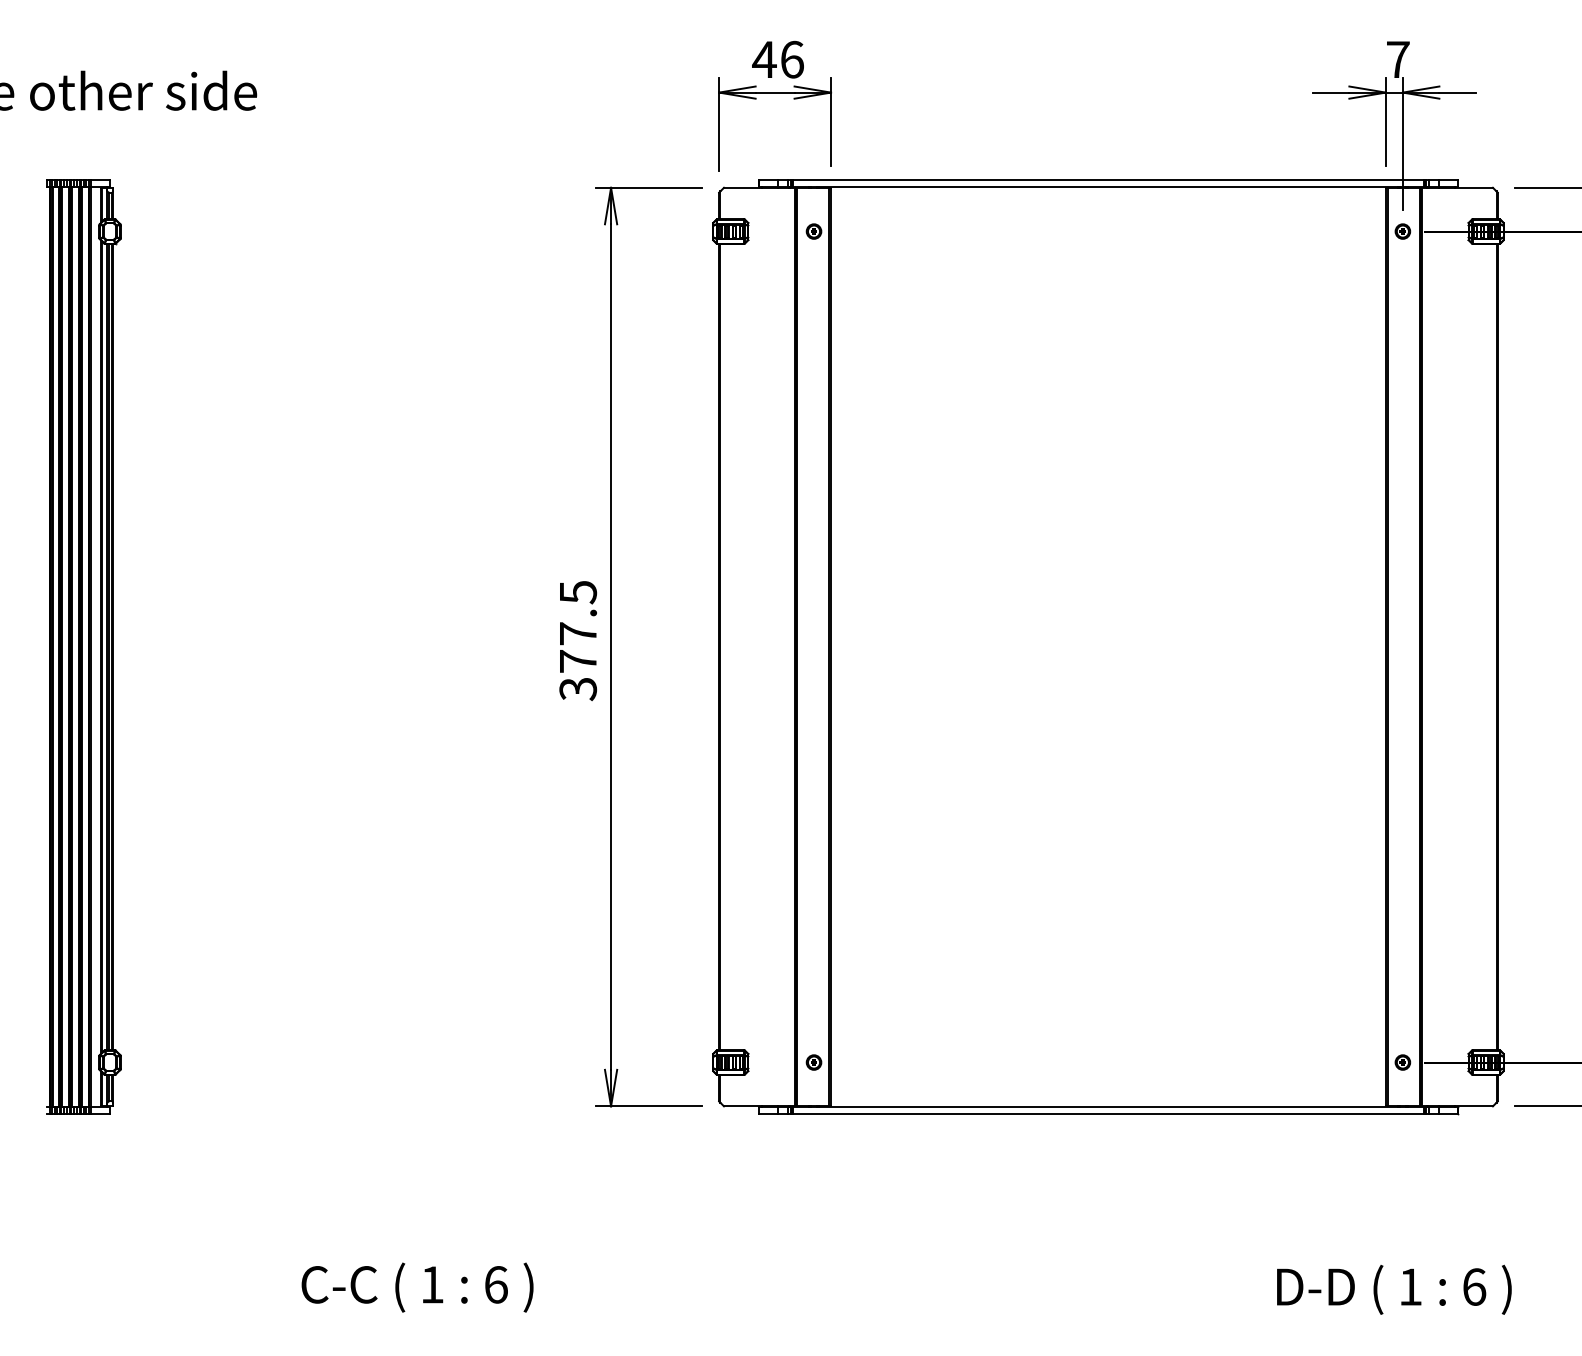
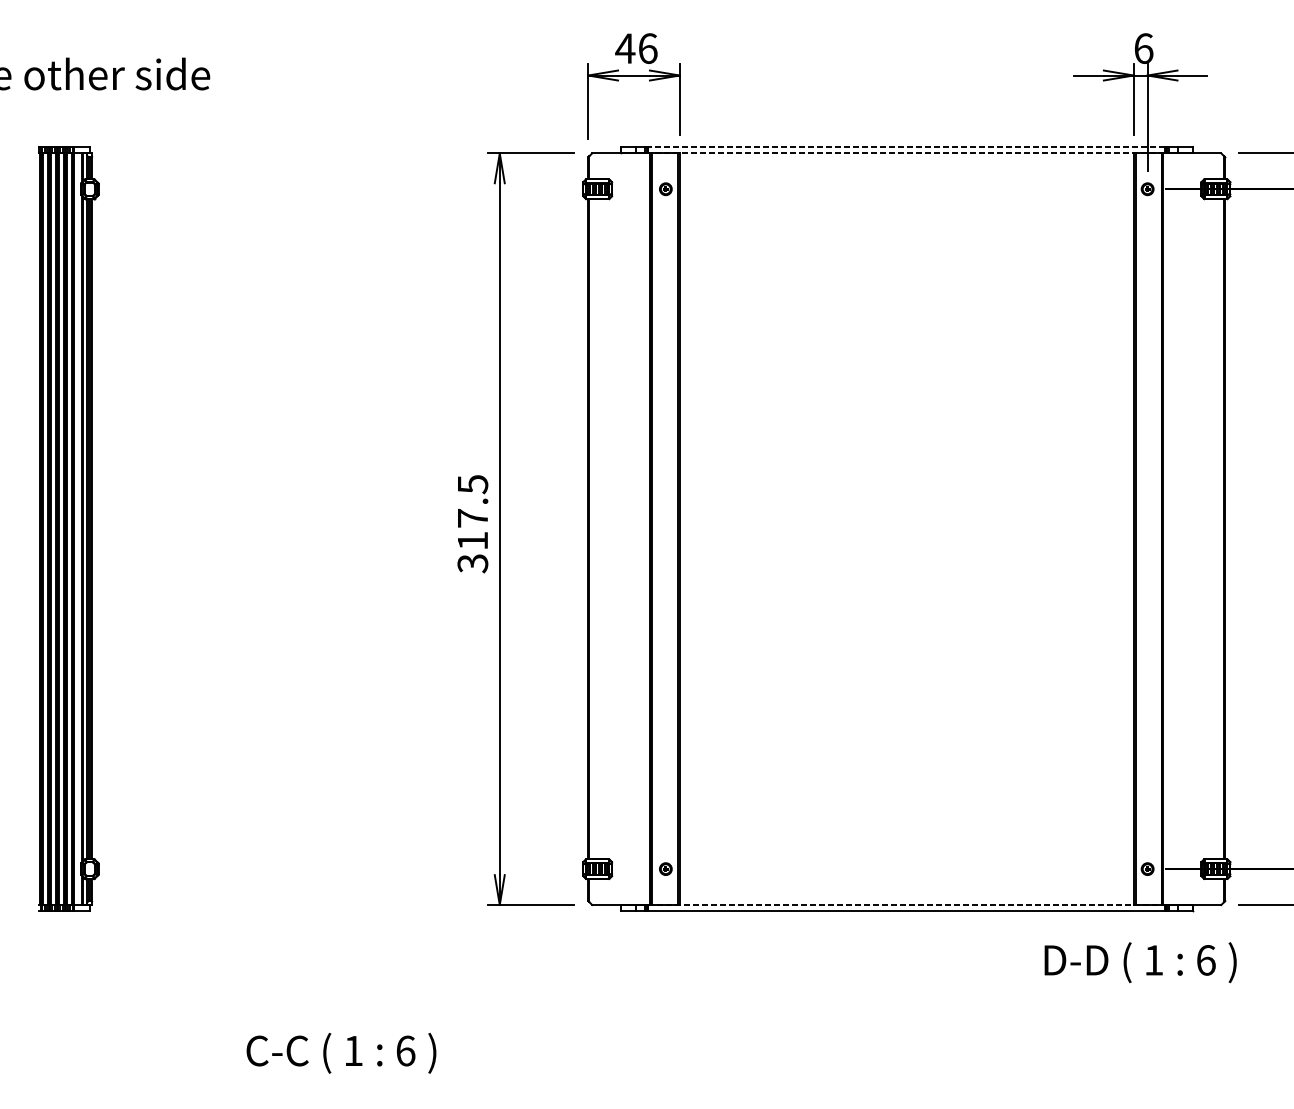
text: (1398, 59) -> (1144, 48), 7 -> 6
line: (1108, 179) -> (906, 146), solid -> dashed
line: (1108, 187) -> (906, 153), solid -> dashed
text: (578, 661) -> (473, 540), 377.5 -> 317.5
line: (1108, 1106) -> (906, 905), solid -> dashed
text: (1394, 1289) -> (1140, 962), moved

